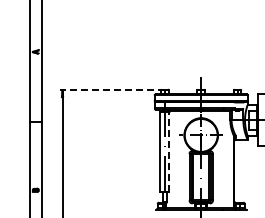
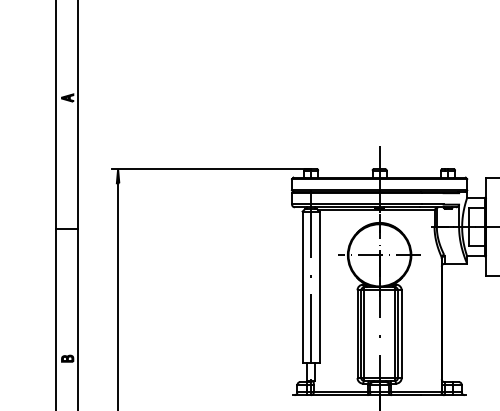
line: (112, 89) -> (212, 168), dashed -> solid
line: (169, 151) -> (319, 285), dashed -> solid

